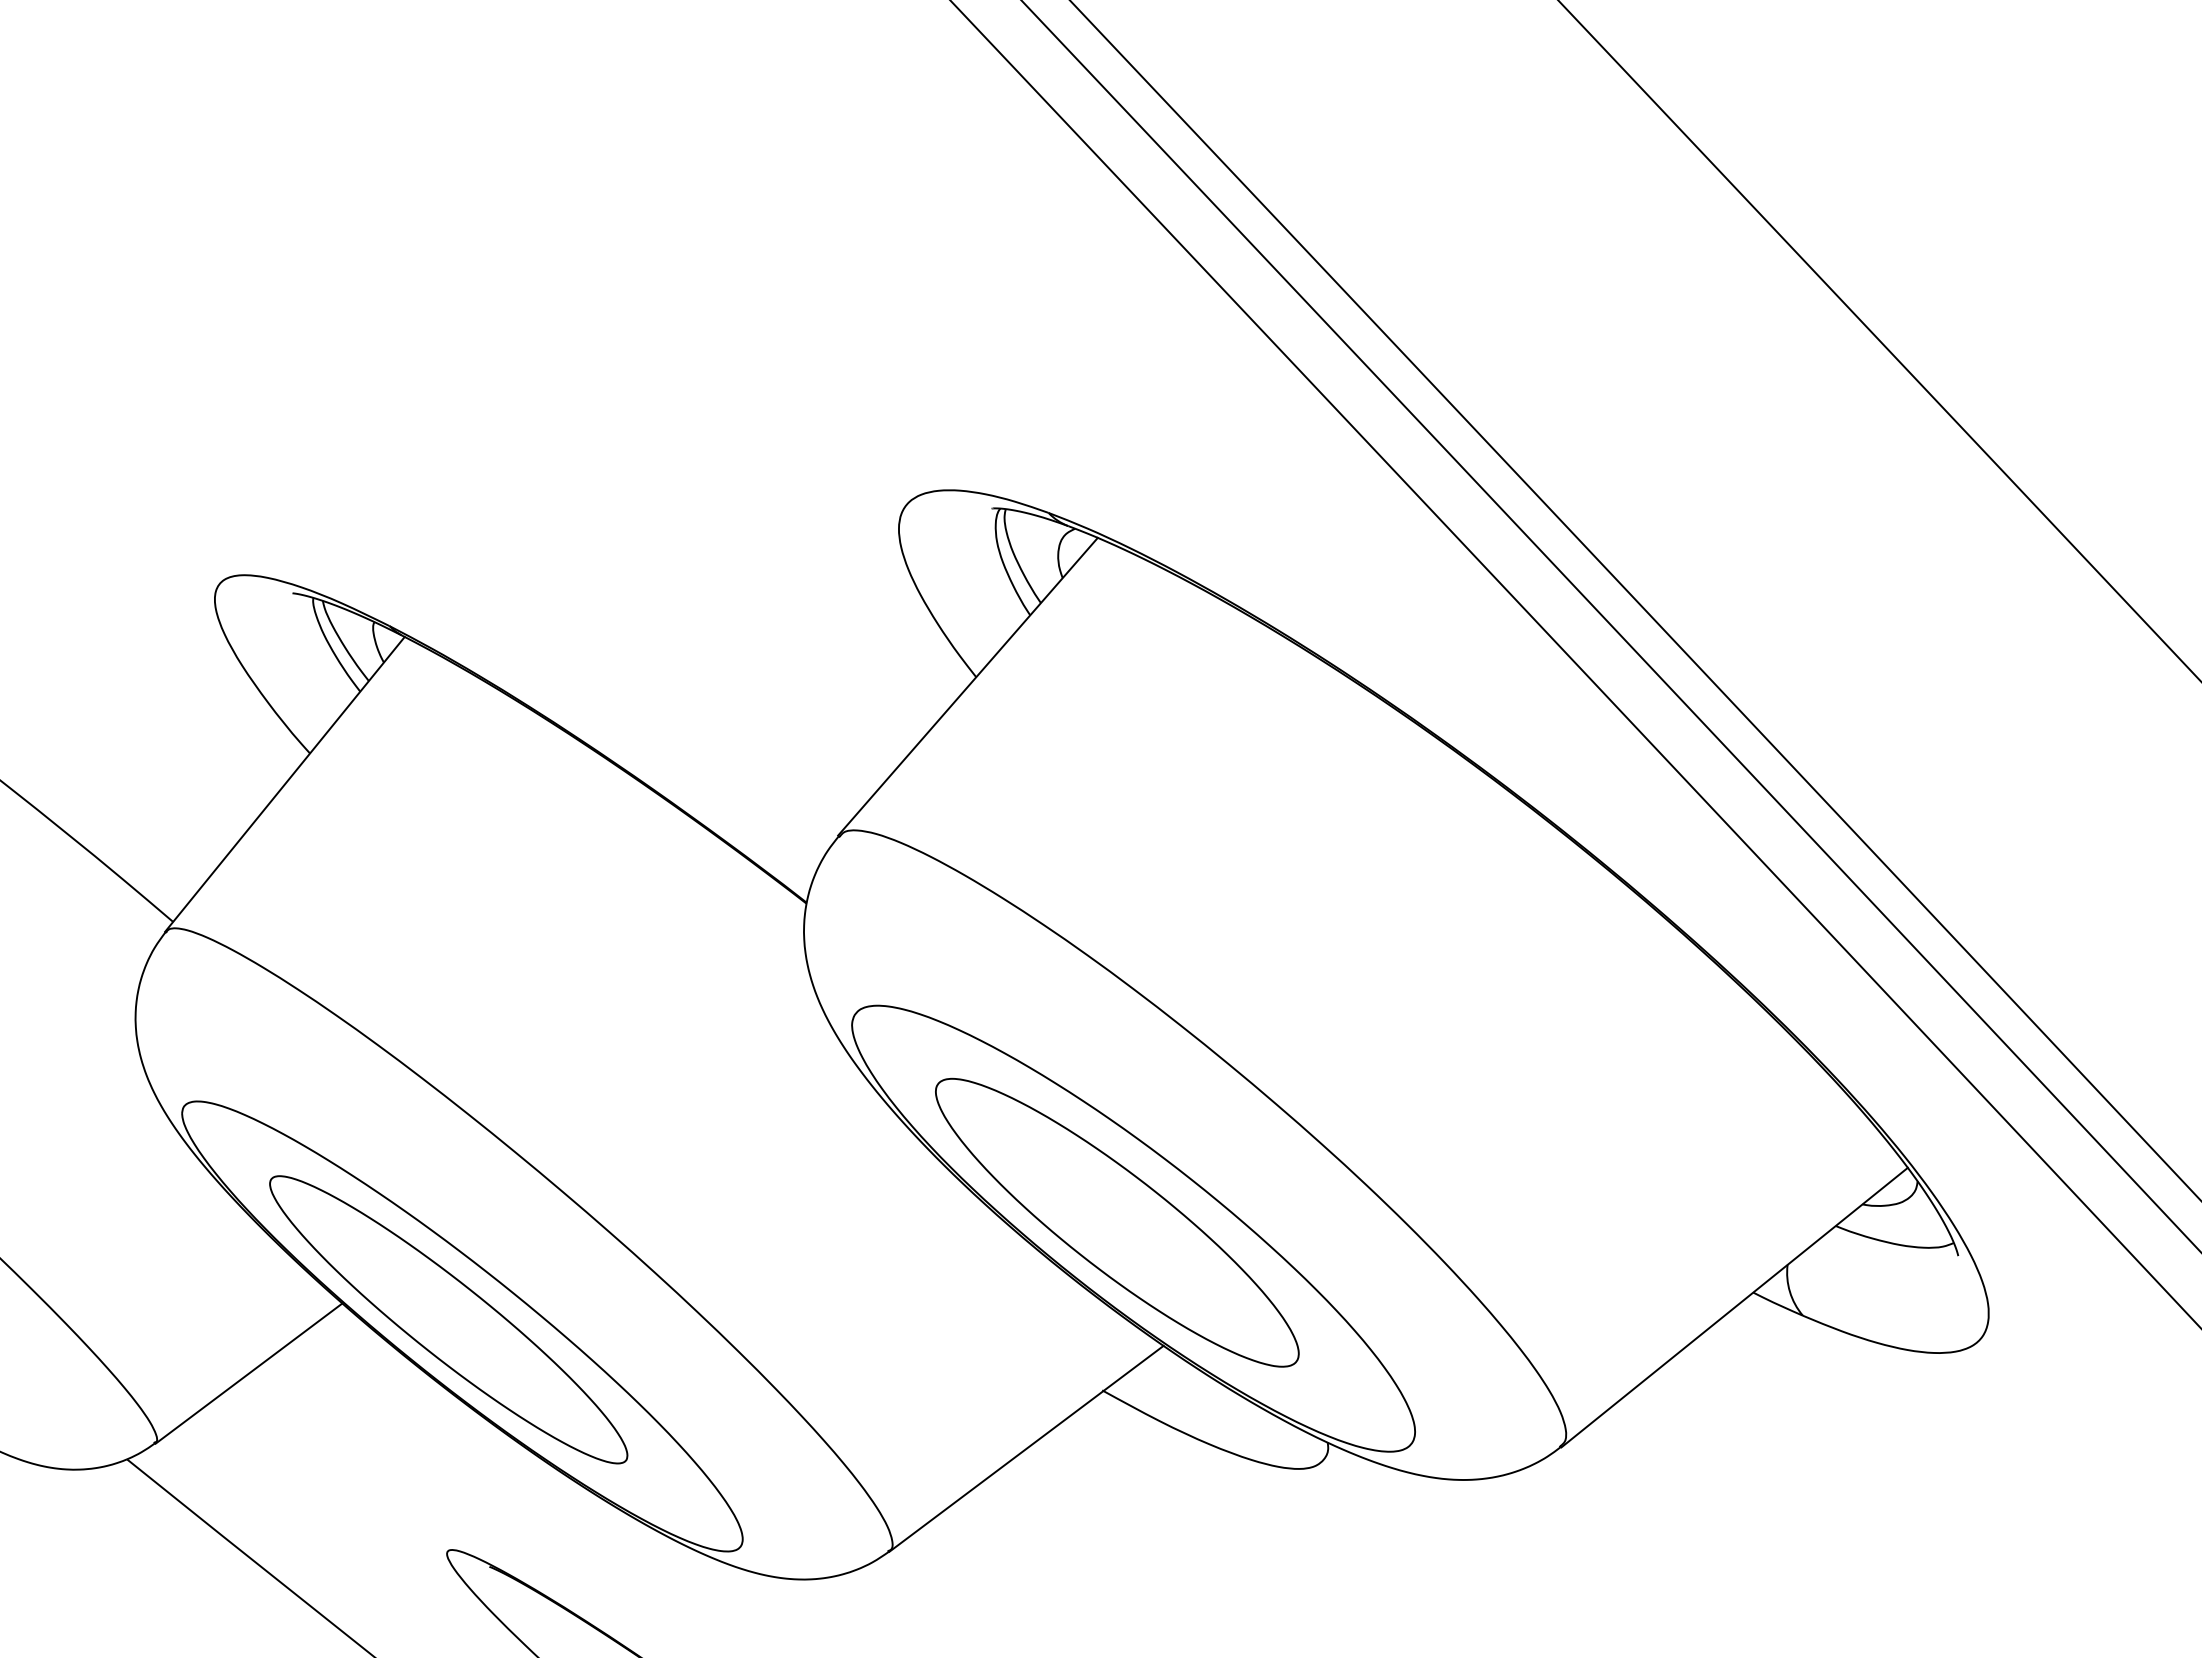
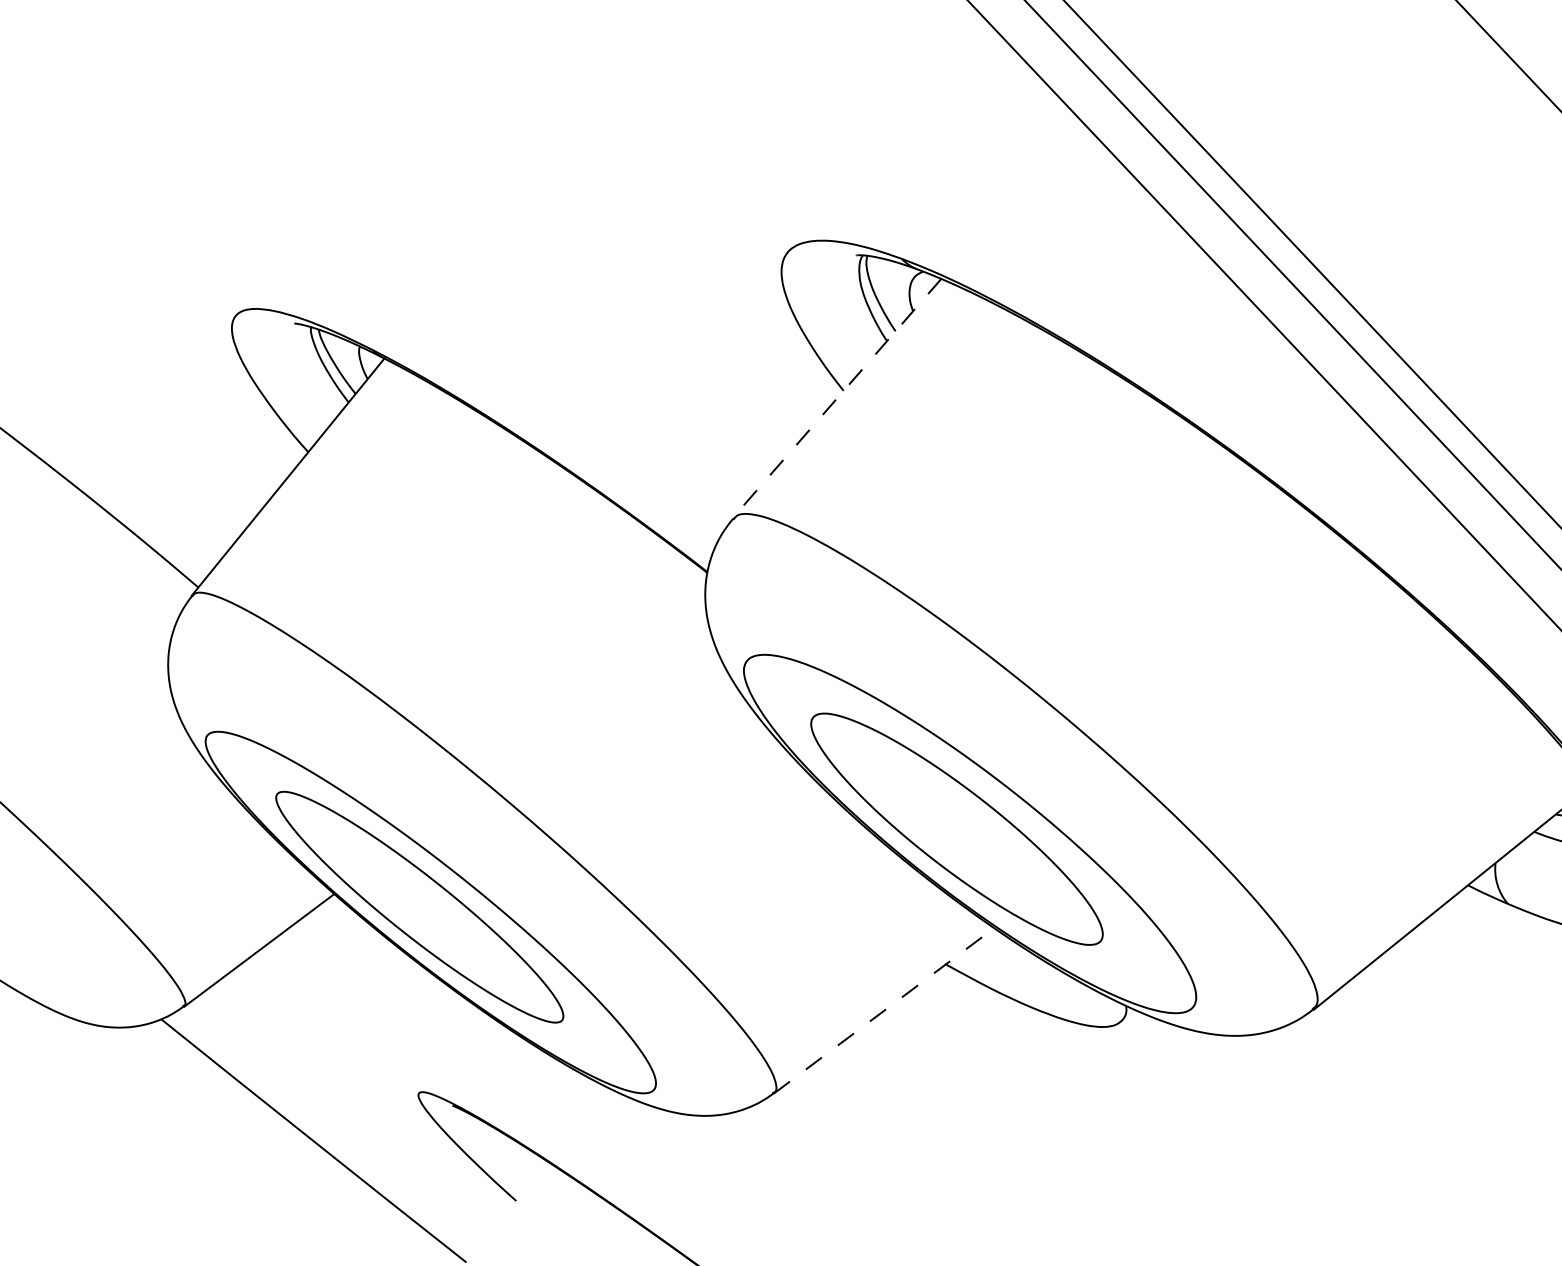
line: (967, 687) -> (836, 399), solid -> dashed
line: (1026, 1448) -> (884, 1010), solid -> dashed

